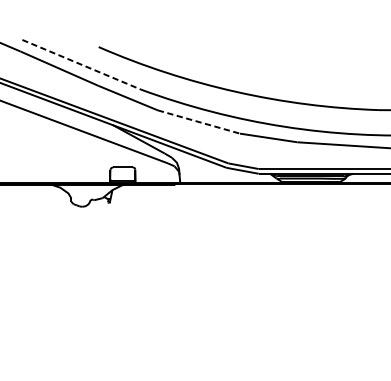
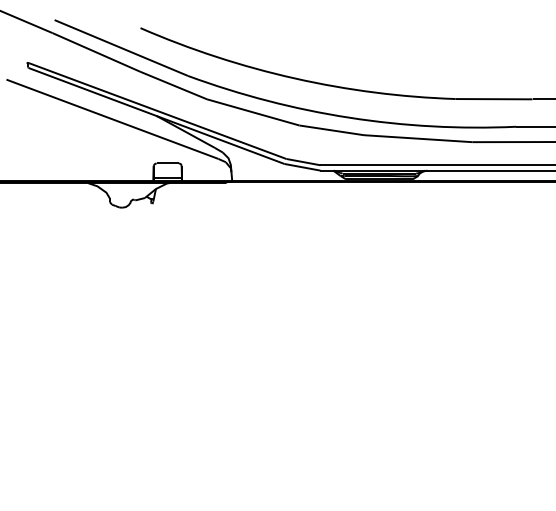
line: (81, 65) -> (121, 48), dashed -> solid
line: (199, 122) -> (253, 112), dashed -> solid

